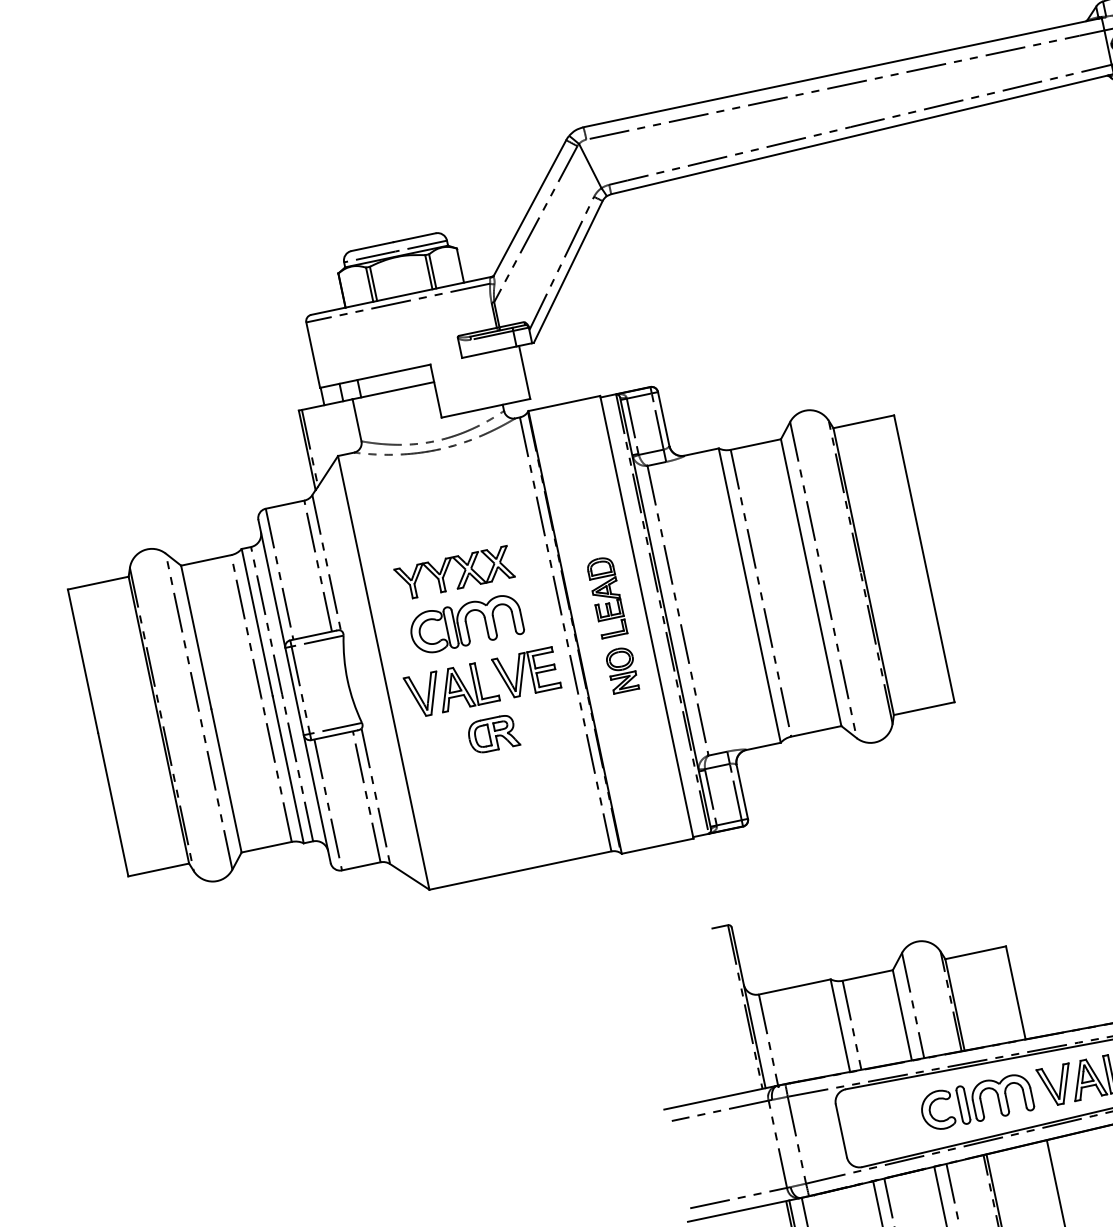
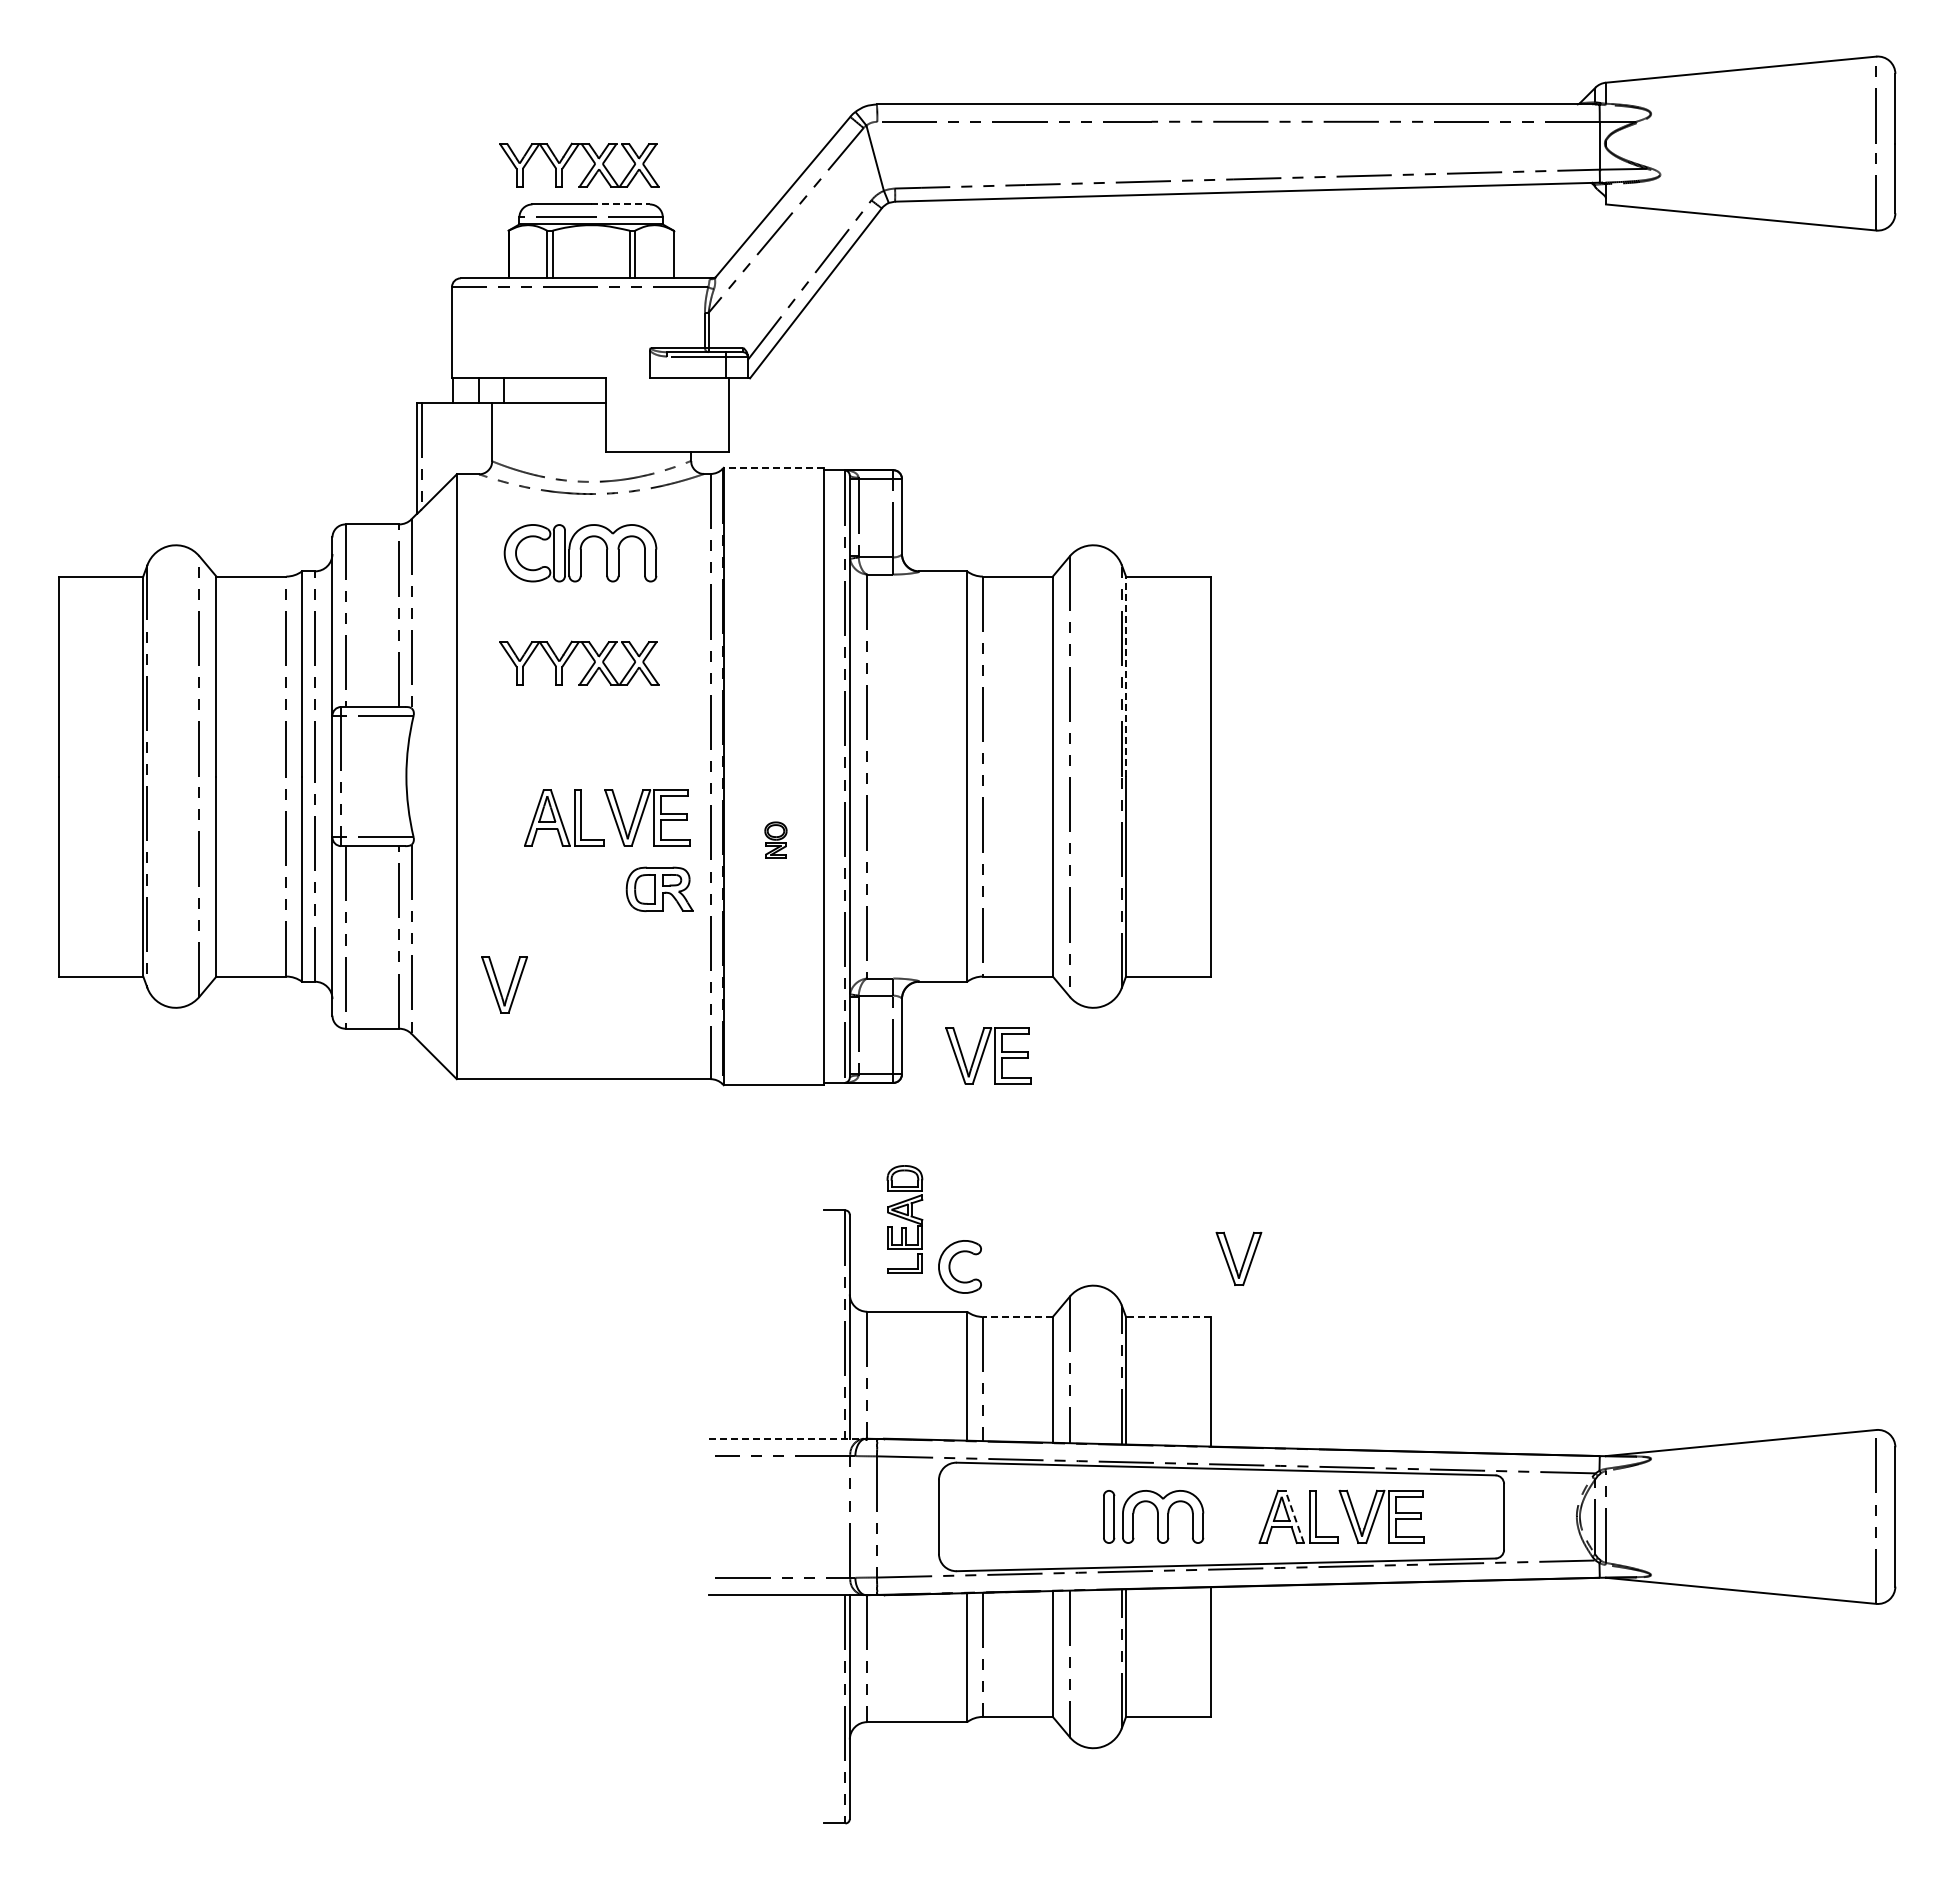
part: (372, 211) -> (571, 157), added
line: (414, 237) -> (620, 204), solid -> dashed
line: (564, 403) -> (773, 467), solid -> dashed
line: (848, 499) -> (1126, 676), solid -> dashed
part: (606, 597) -> (904, 1219), moved
part: (466, 624) -> (580, 553), moved
part: (621, 669) -> (775, 839), size x0.6
part: (424, 694) -> (504, 984), moved
part: (492, 733) -> (659, 888), moved
part: (807, 792) -> (988, 1055), added
line: (975, 952) -> (1167, 1316), solid -> dashed
line: (867, 975) -> (1017, 1316), solid -> dashed
line: (1096, 1076) -> (1294, 1516), solid -> dashed
part: (1056, 1085) -> (1238, 1258), moved
line: (720, 1097) -> (786, 1438), solid -> dashed
part: (930, 1111) -> (950, 1266), moved

